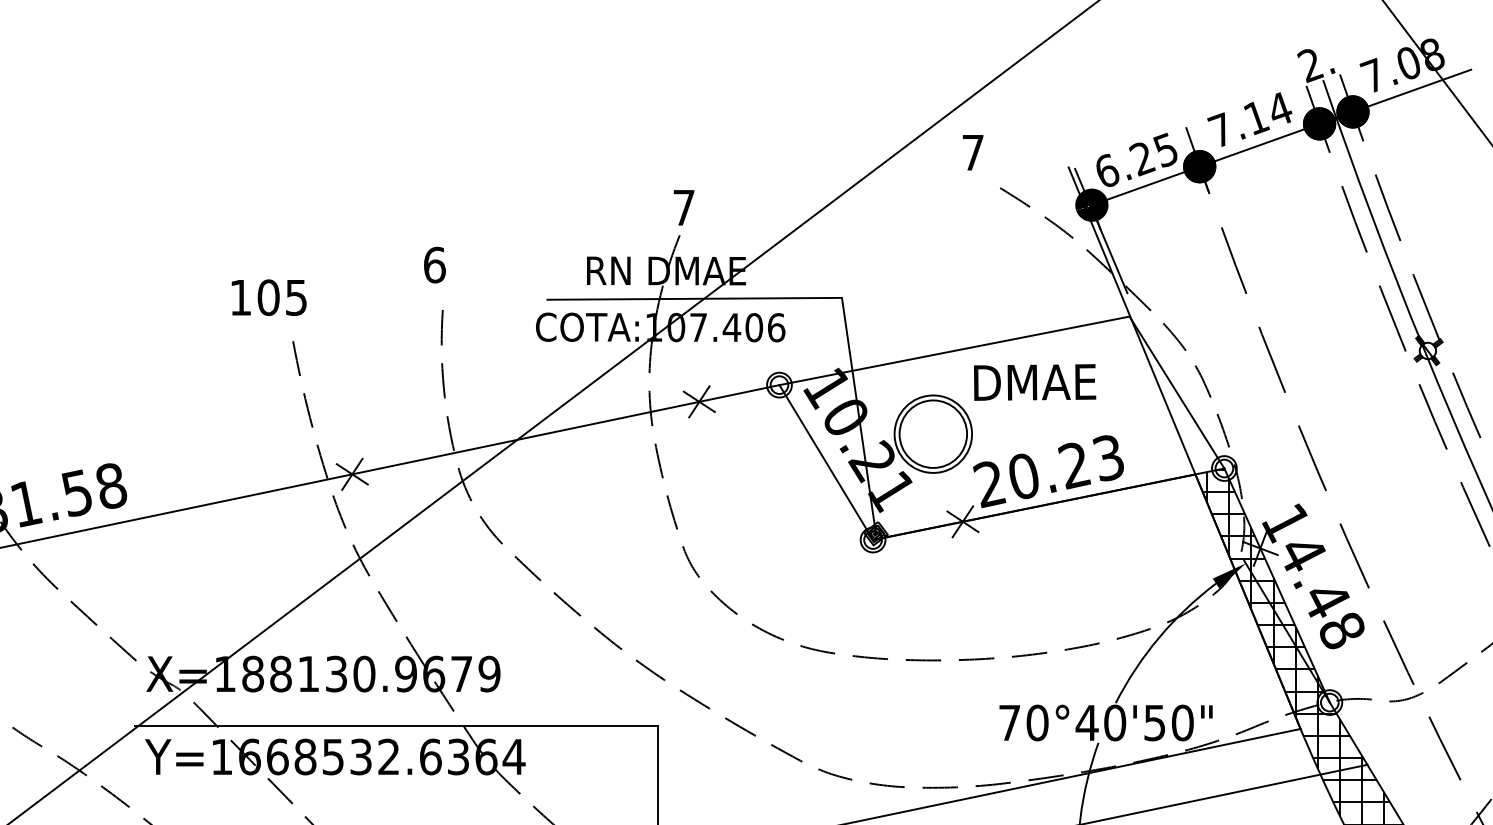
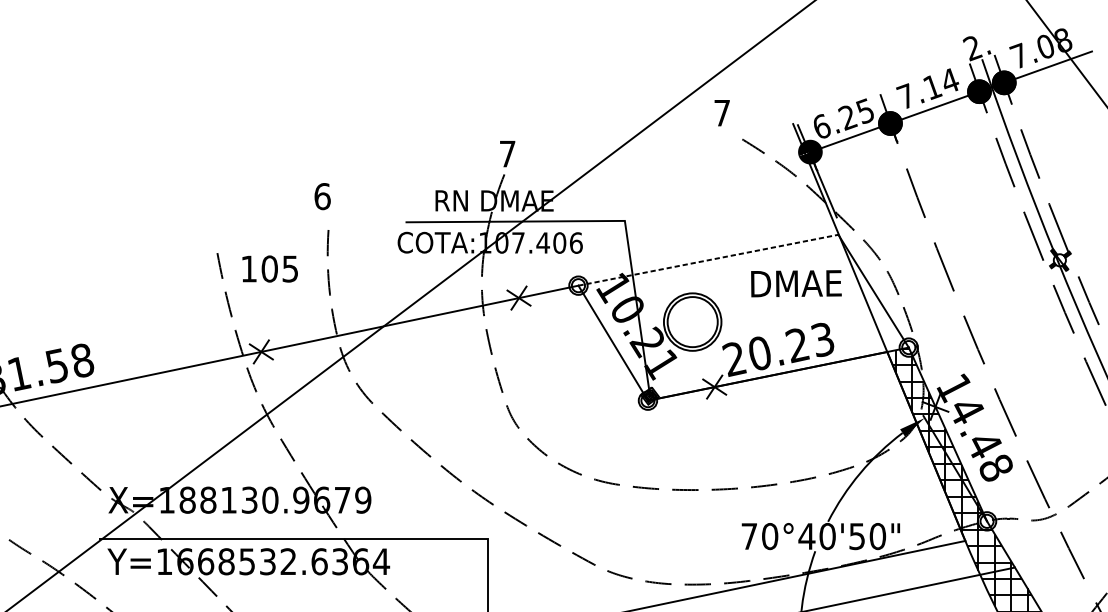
text: (268, 297) -> (269, 268), moved
line: (955, 350) -> (709, 259), solid -> dashed
text: (1035, 382) -> (796, 283), moved

